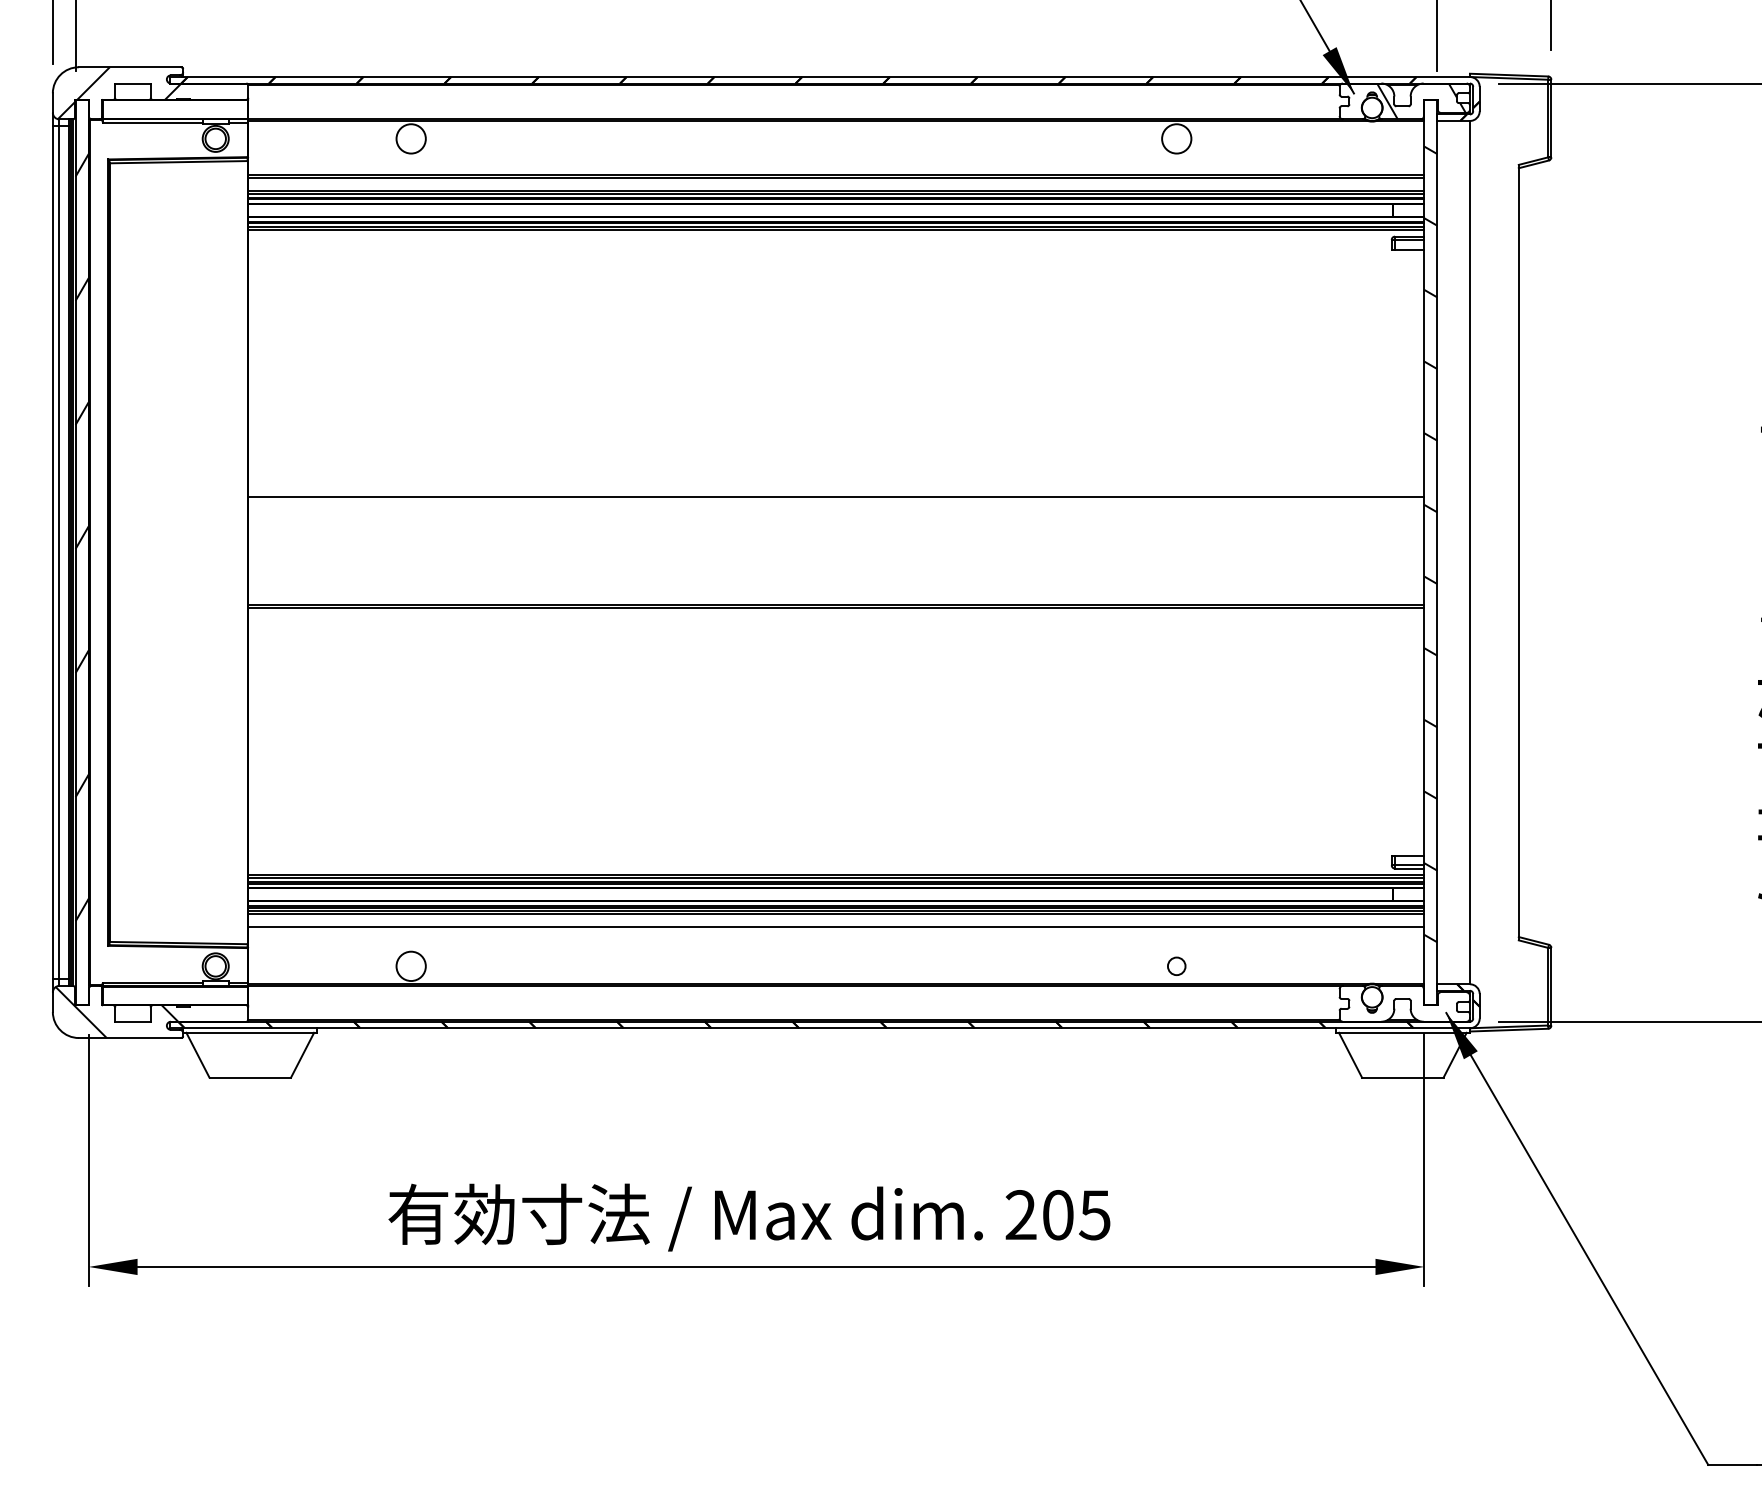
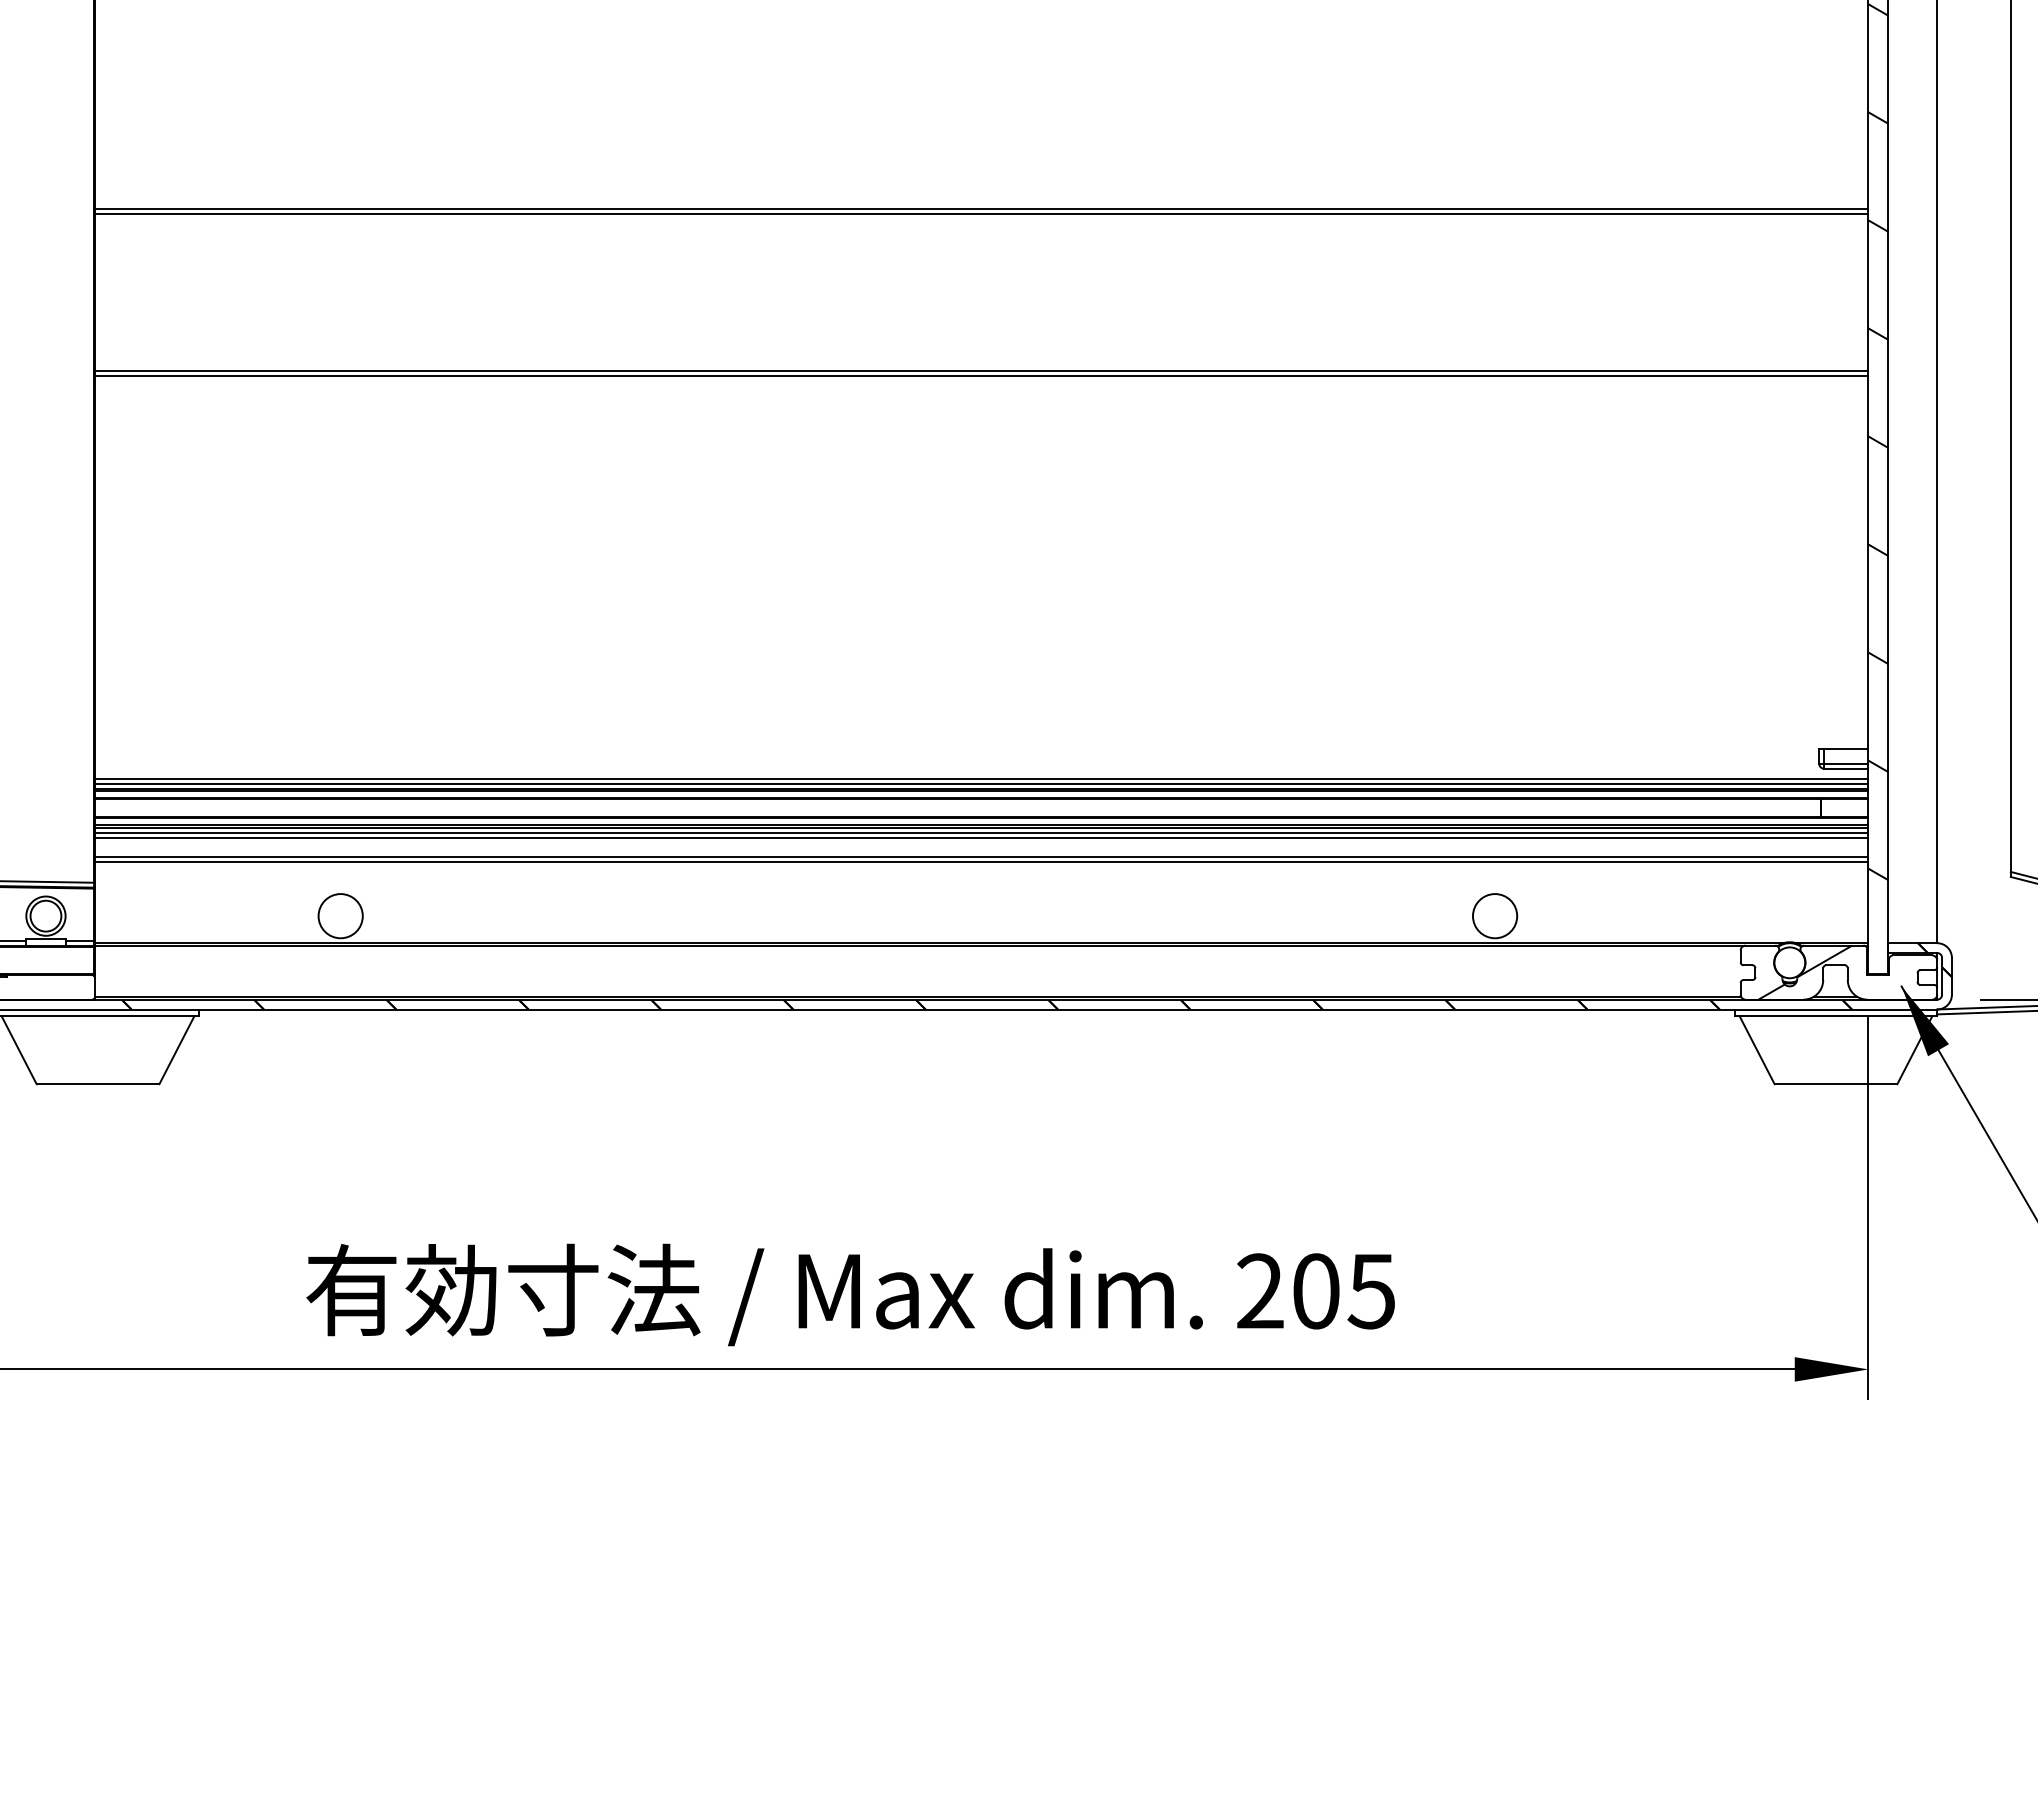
line: (836, 500) -> (982, 213), added
line: (836, 930) -> (982, 862), added
circle: (1176, 966) -> (1494, 916), size x1.67
hatch: (1382, 1003) -> (1805, 972), added

